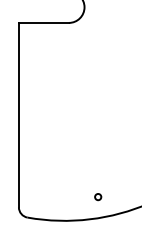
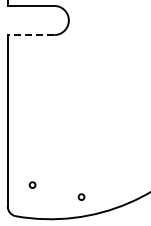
line: (43, 23) -> (30, 35), solid -> dashed
circle: (45, 183) -> (32, 184), added

